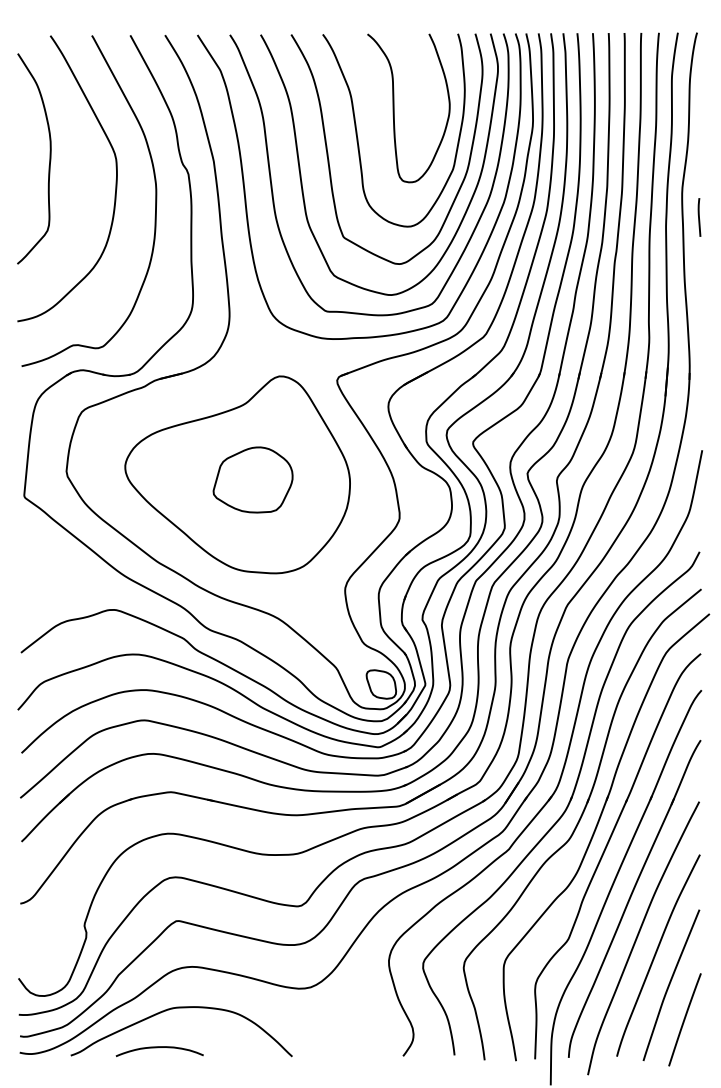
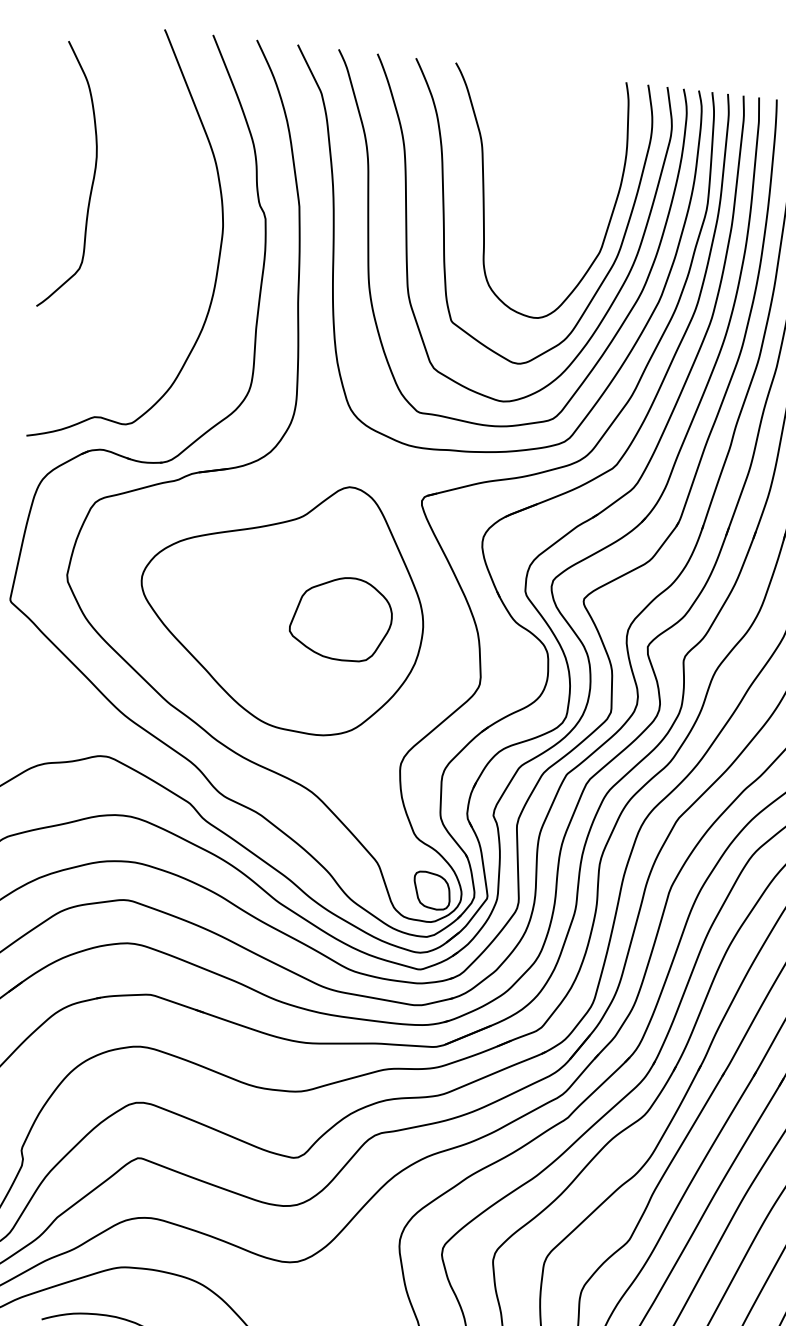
curve: (394, 108) -> (535, 166), removed
curve: (115, 180) -> (172, 215), removed
part: (252, 479) -> (340, 617), moved

